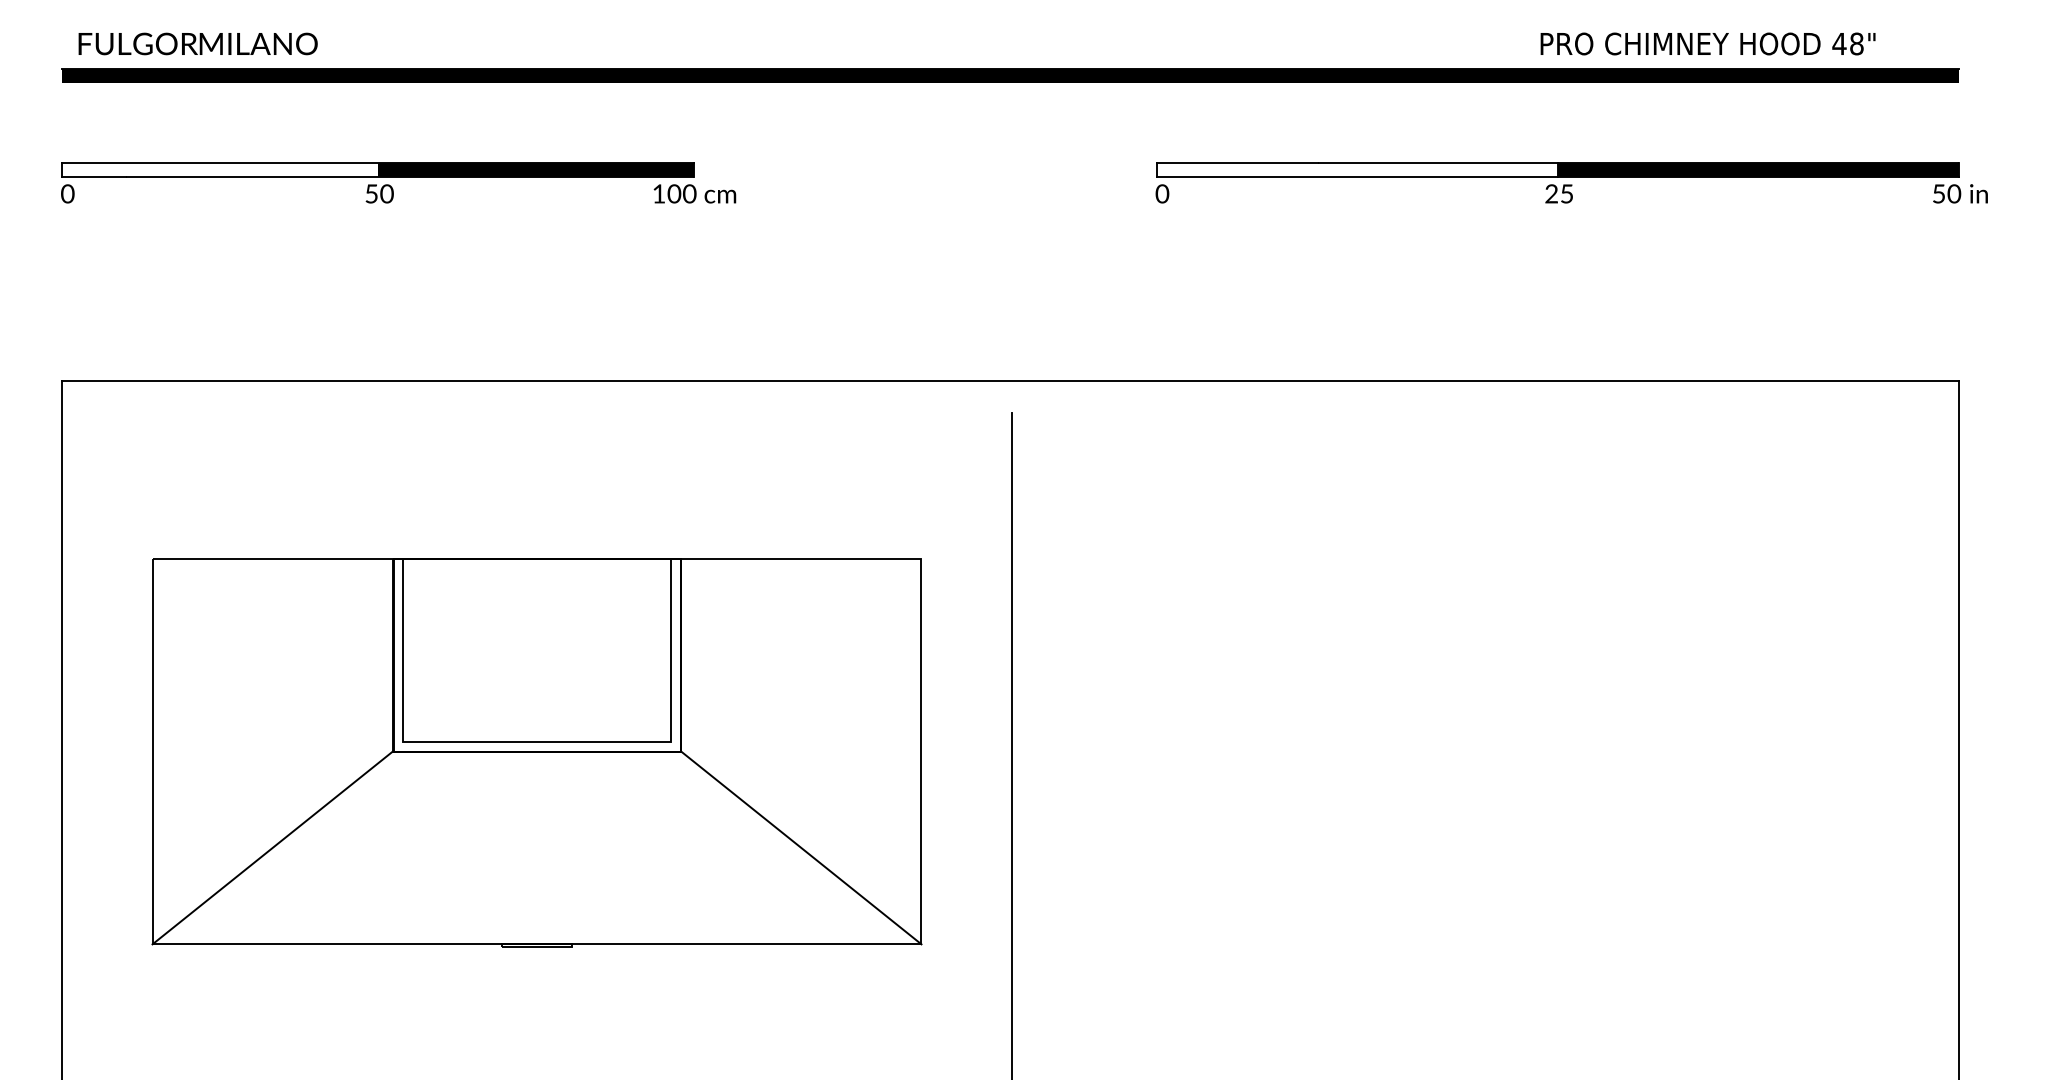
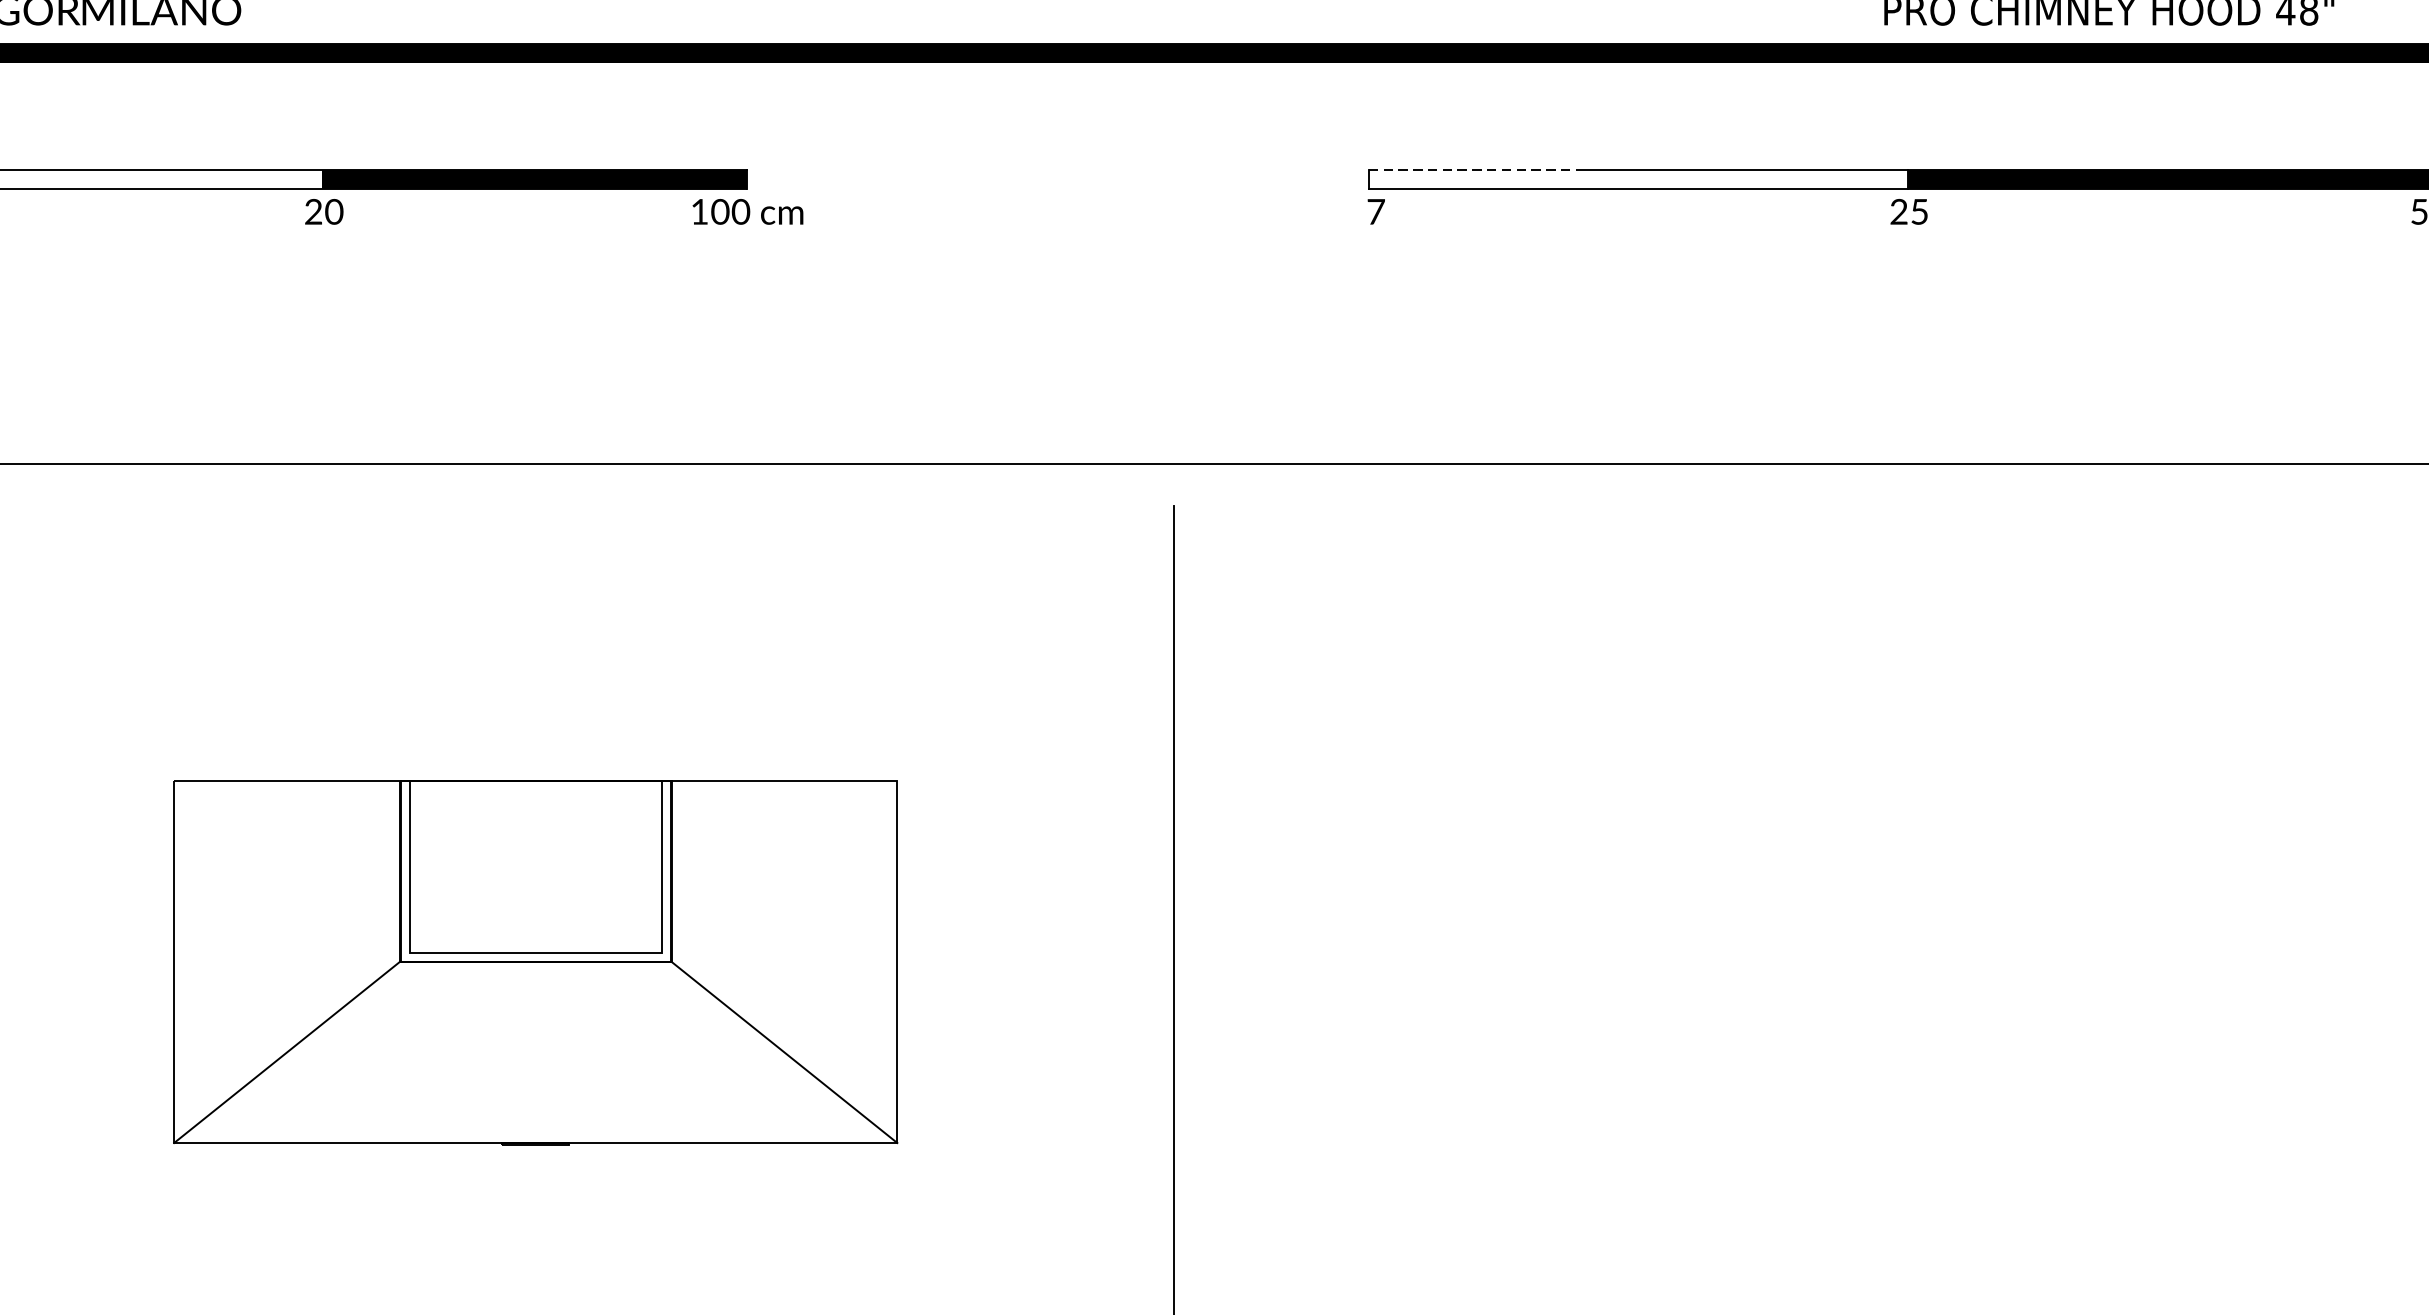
line: (1237, 163) -> (1476, 171), solid -> dashed
text: (371, 193) -> (313, 211), 50 -> 20
text: (1162, 193) -> (1376, 211), 0 -> 7
part: (536, 752) -> (535, 962), size x0.7

